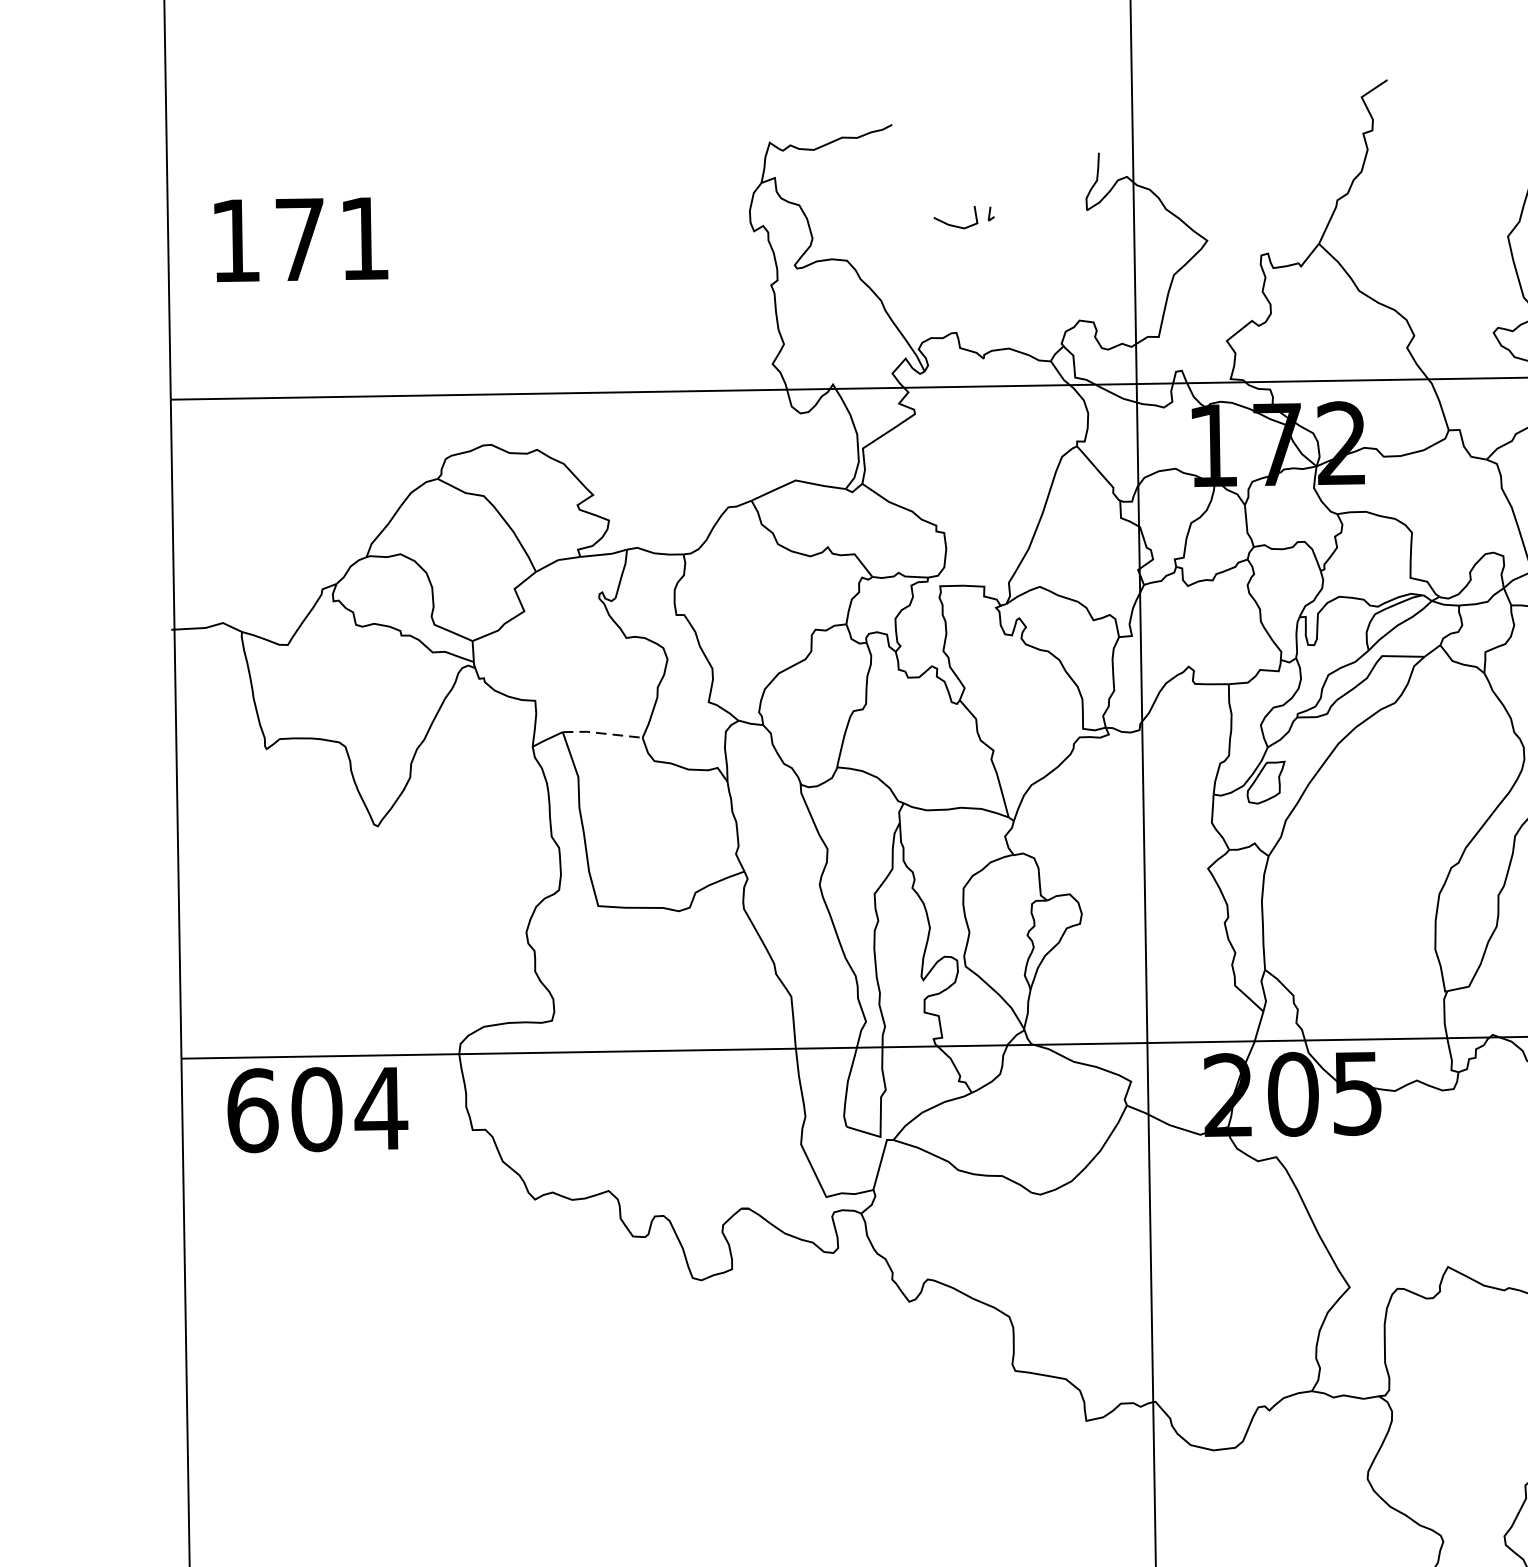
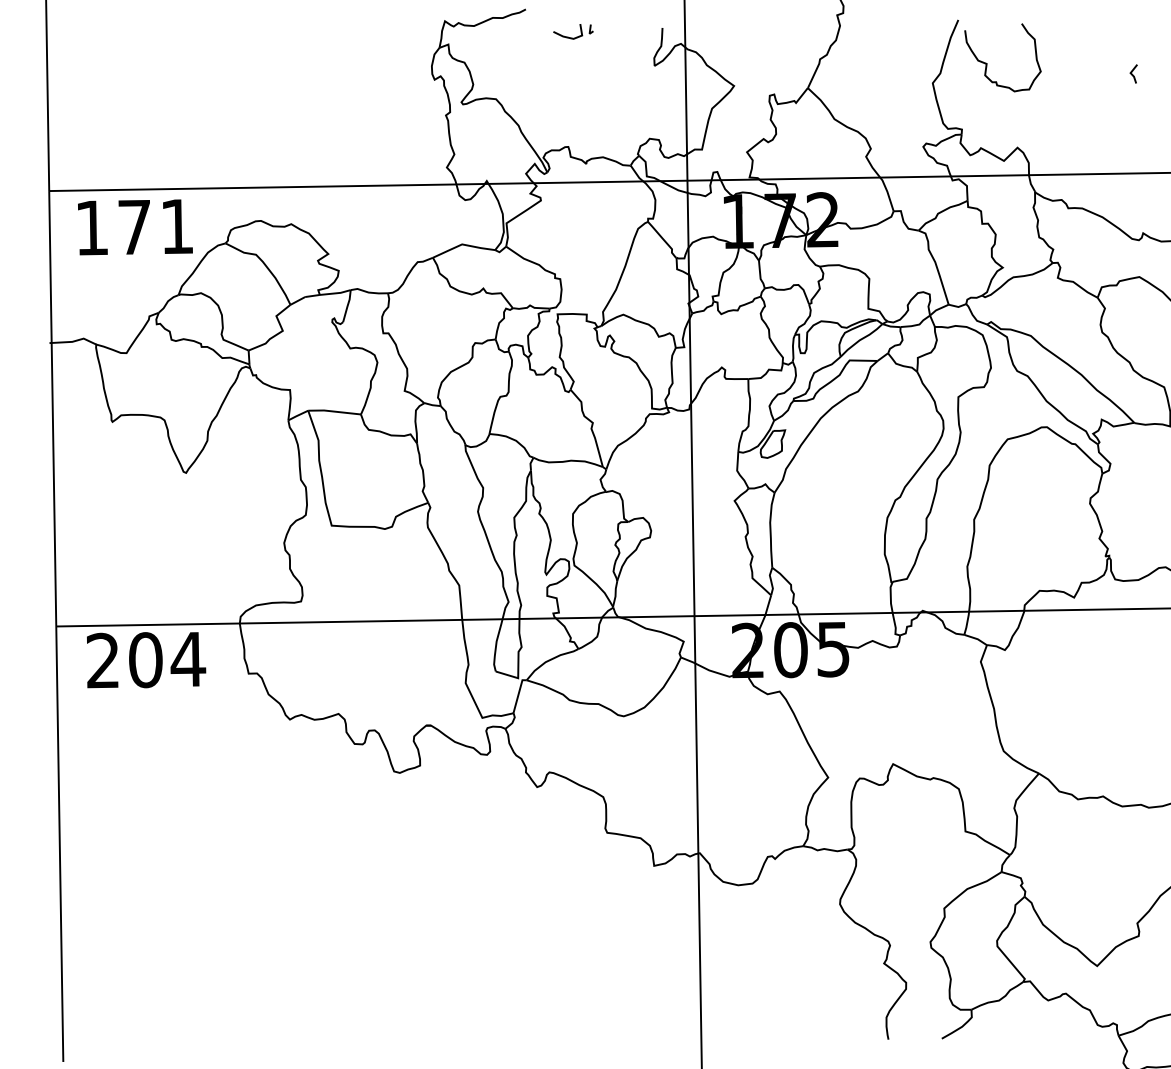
part: (964, 217) -> (573, 31), moved
text: (301, 239) -> (135, 227), moved
line: (602, 733) -> (334, 411), dashed -> solid
text: (252, 1110) -> (103, 660), 604 -> 204

